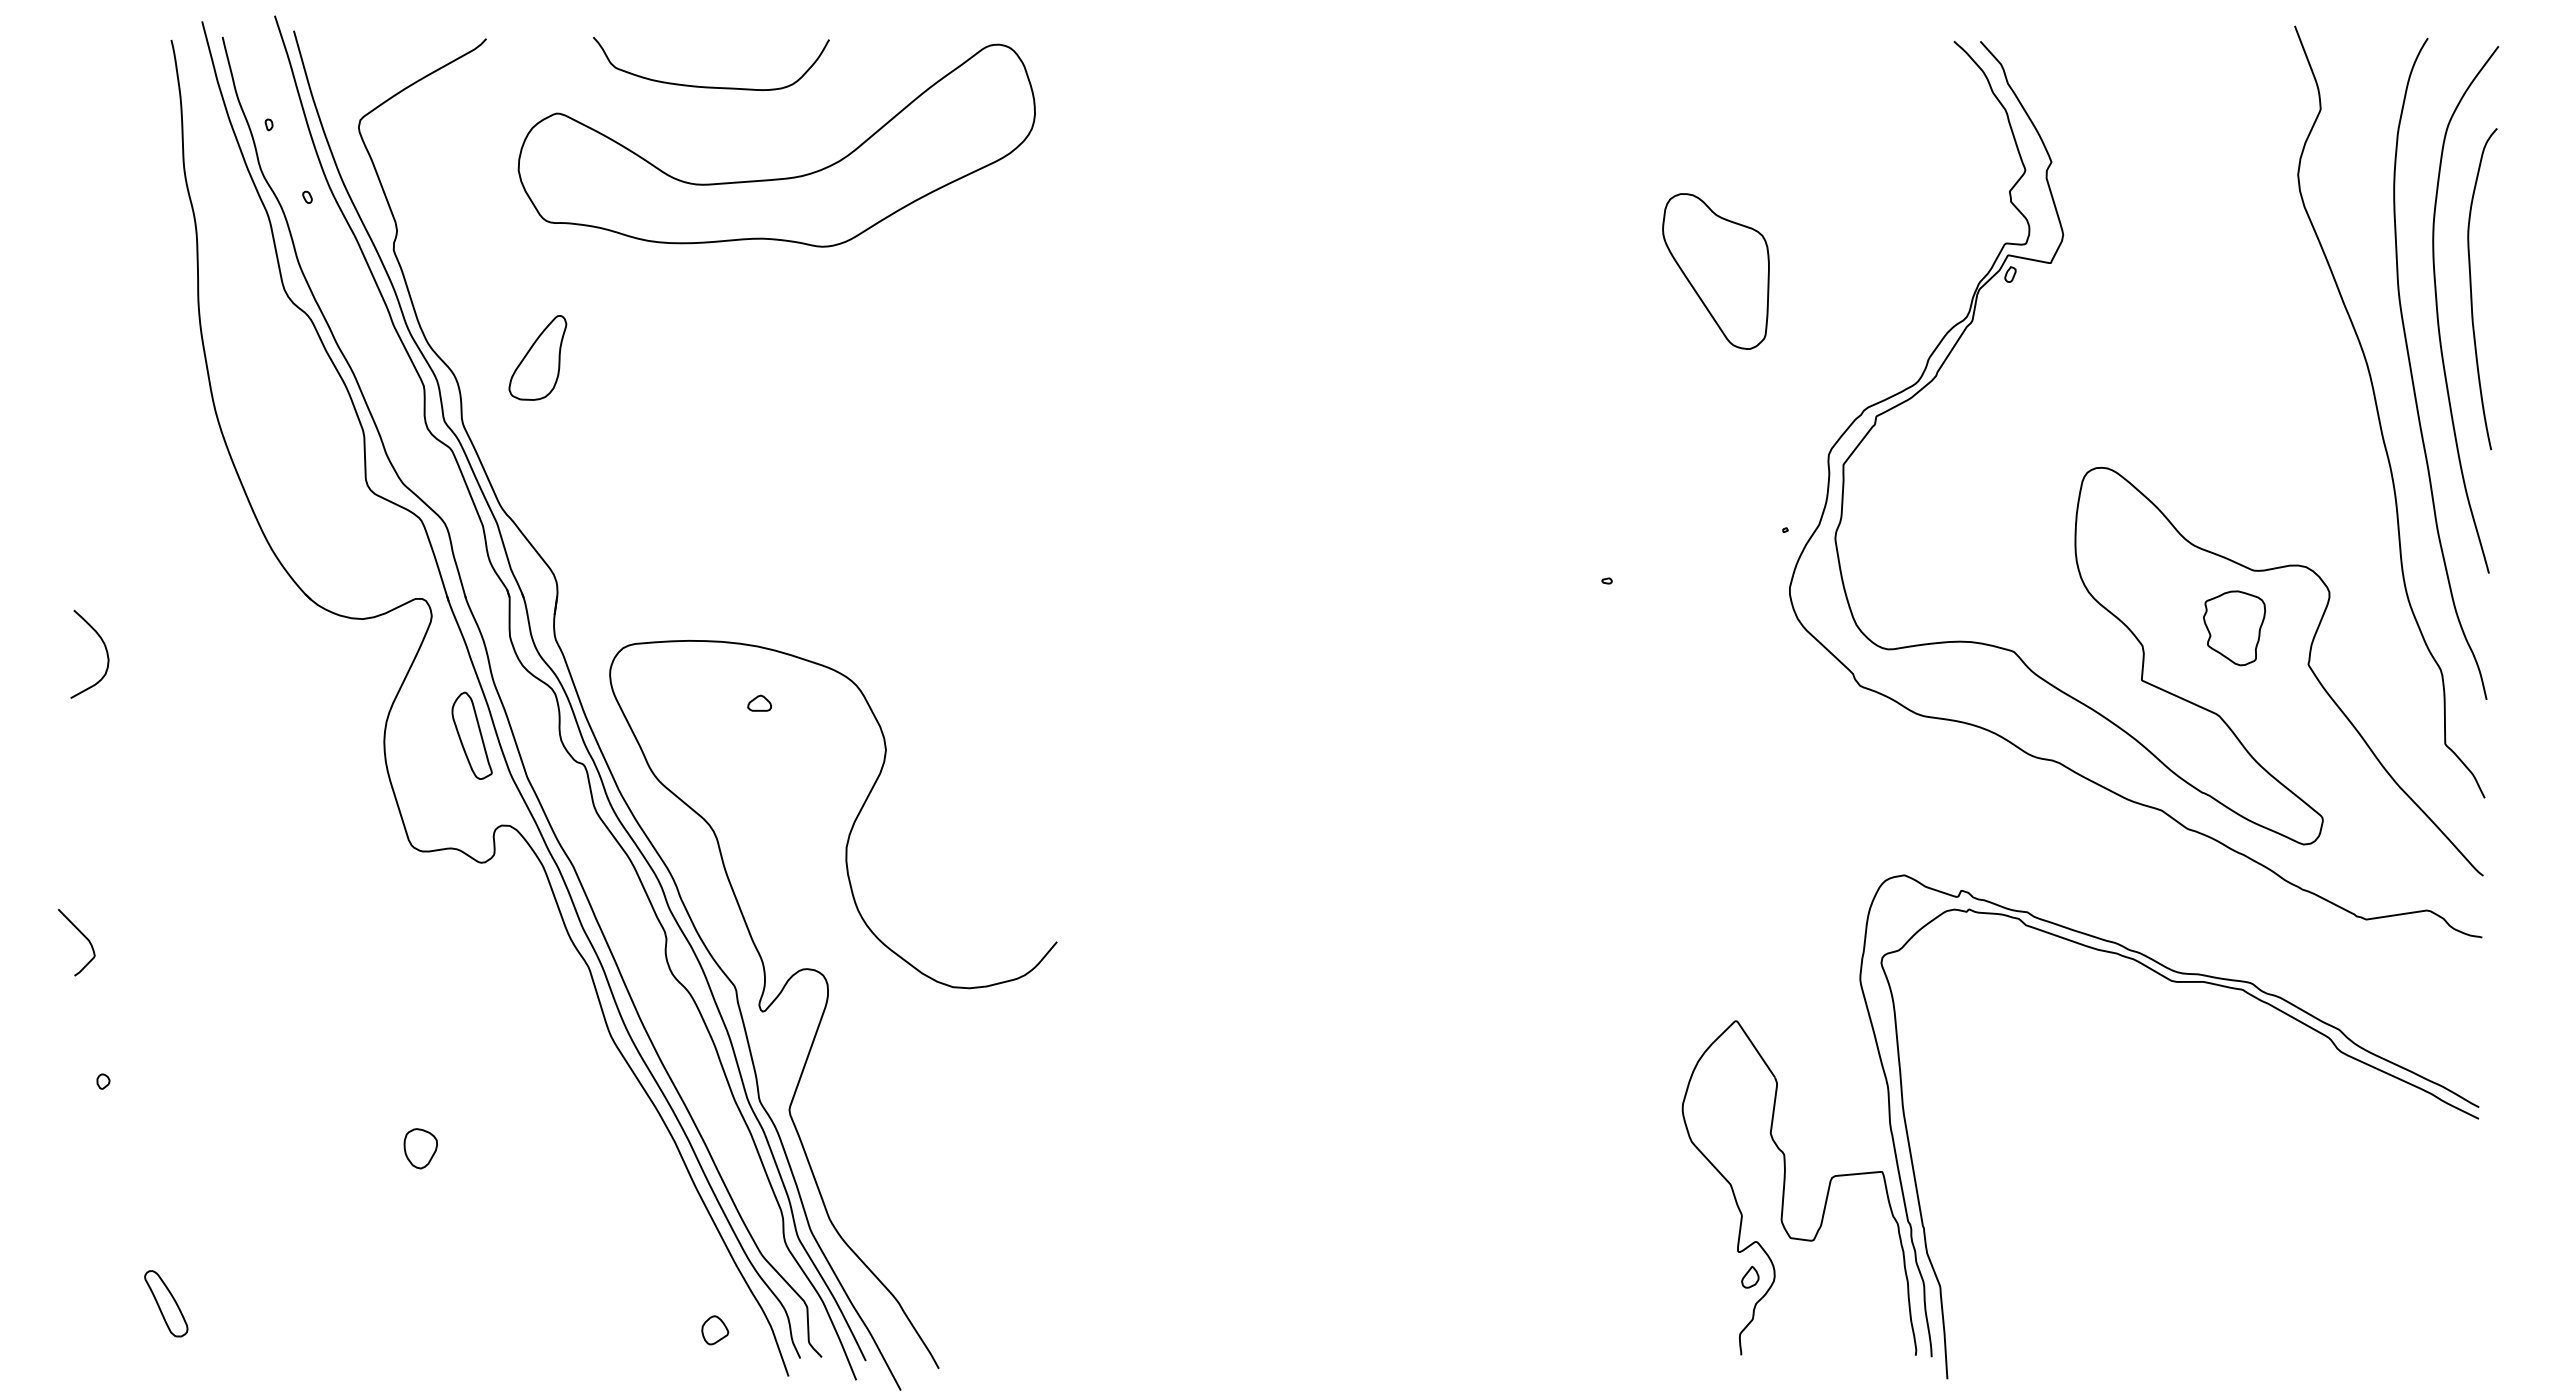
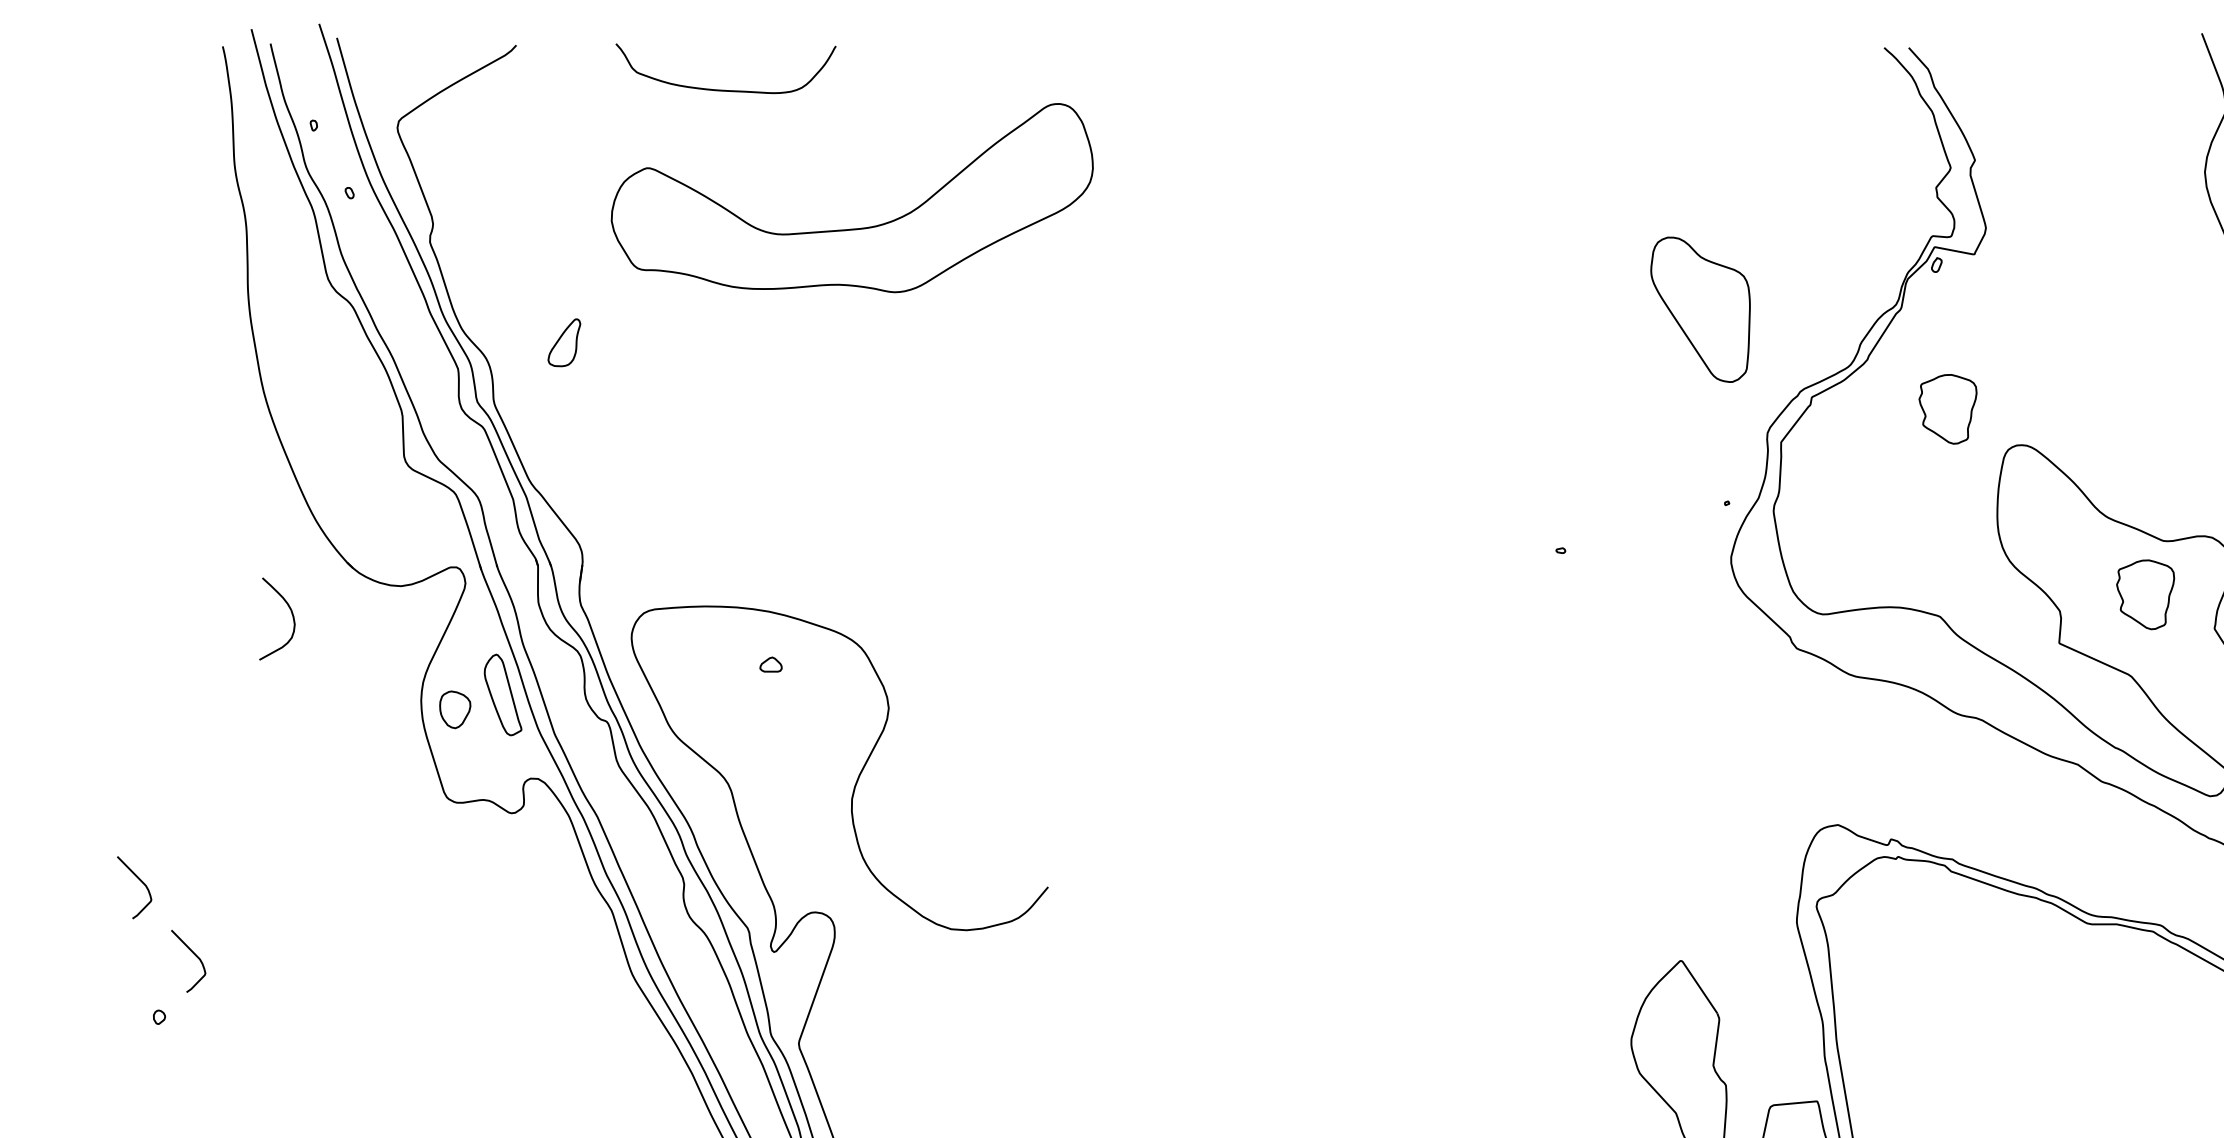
part: (784, 177) -> (859, 227), moved
part: (1715, 271) -> (1700, 309), moved
part: (537, 357) -> (564, 342), size x0.6
part: (2022, 429) -> (1948, 409), added
part: (104, 647) -> (290, 612), moved
curve: (140, 1014) -> (193, 954), added
part: (420, 1148) -> (454, 709), moved

